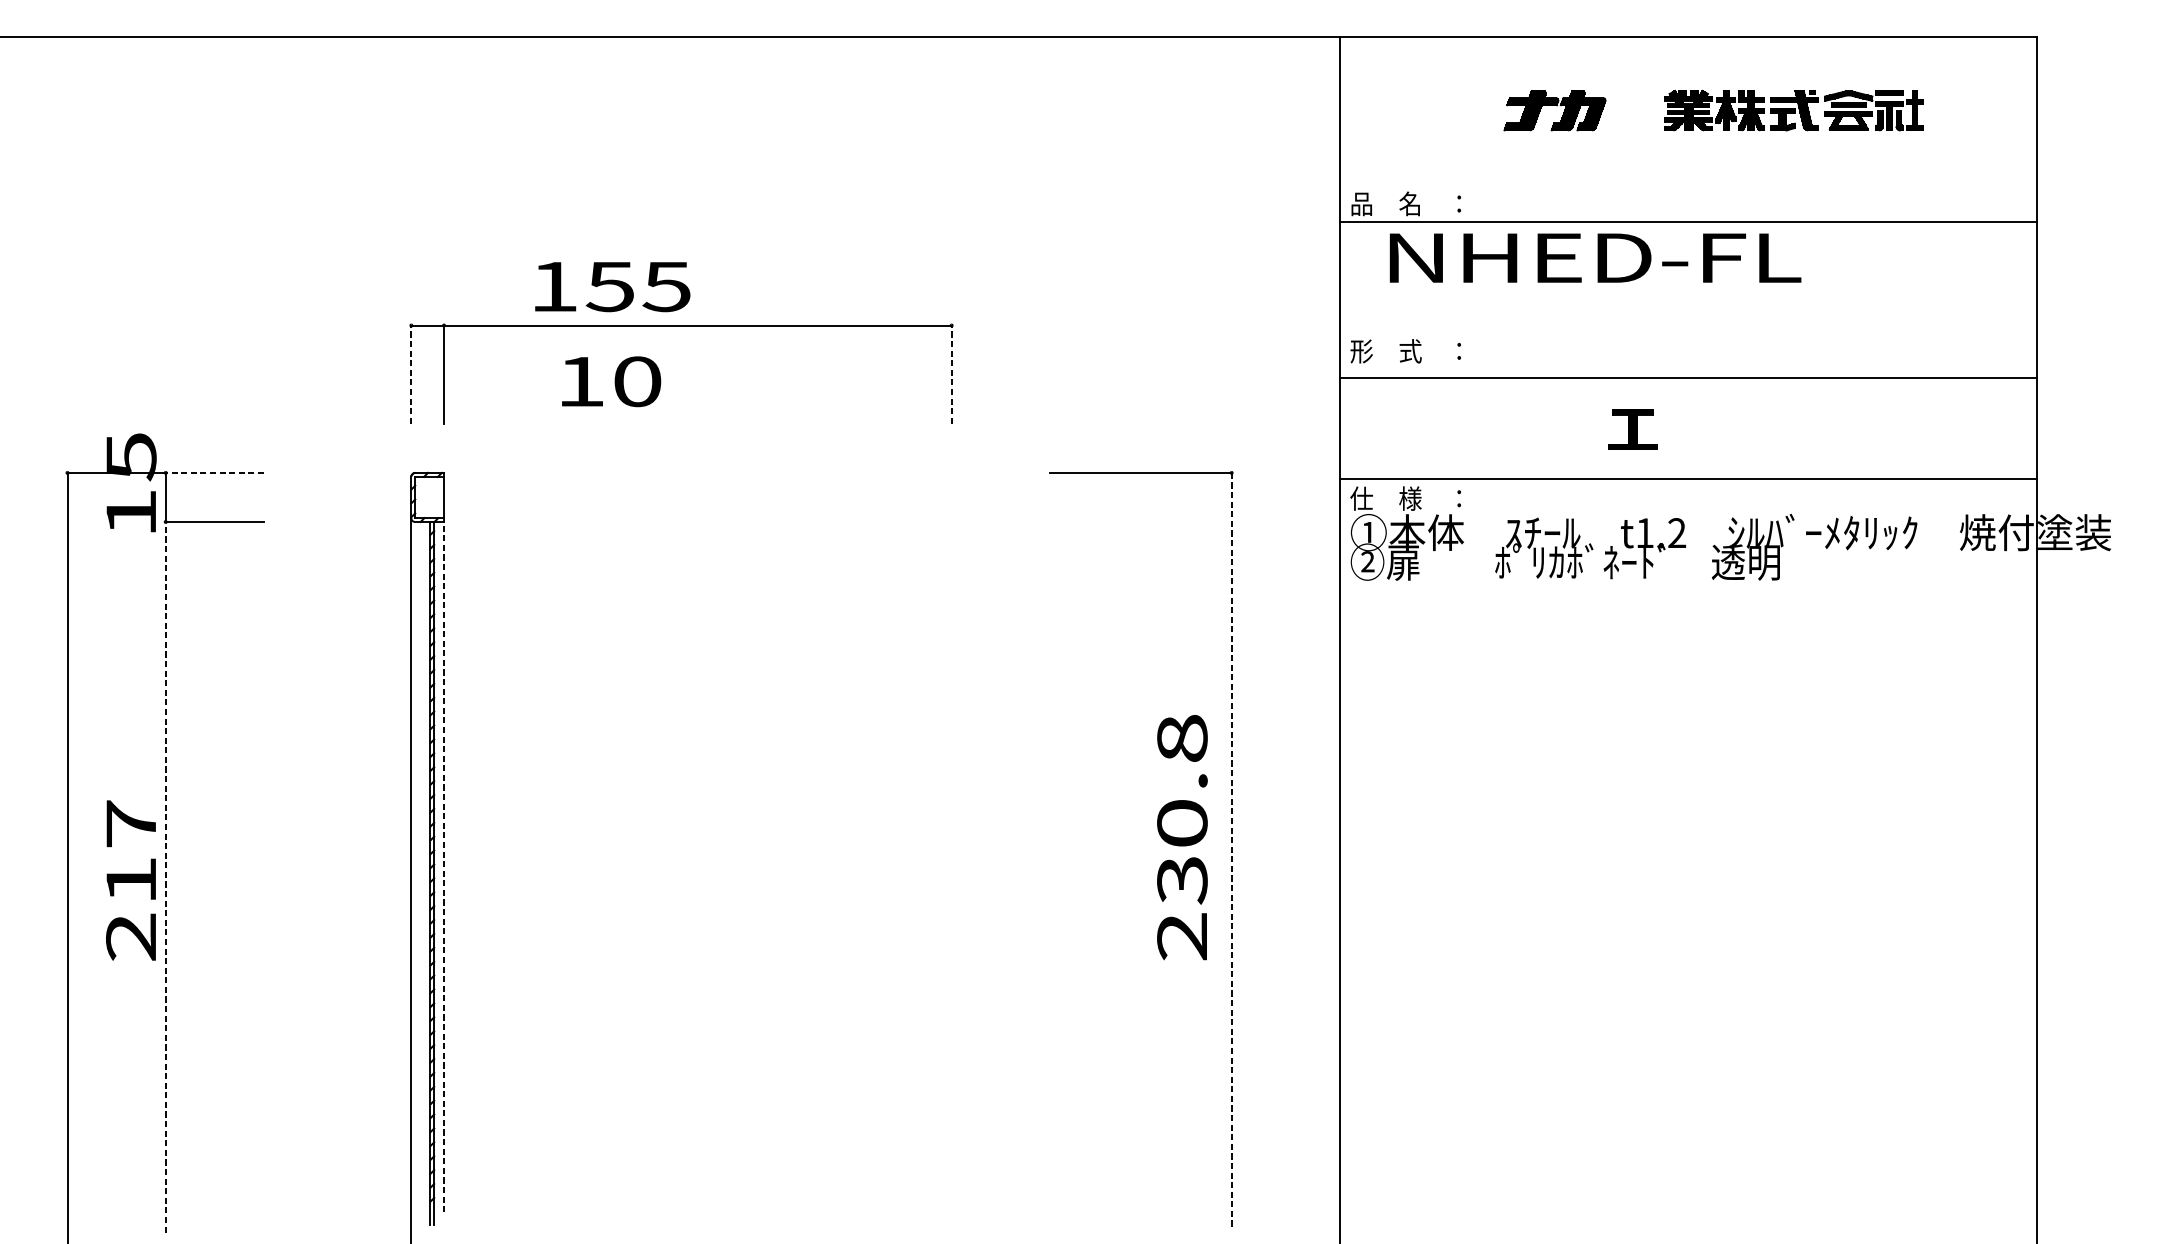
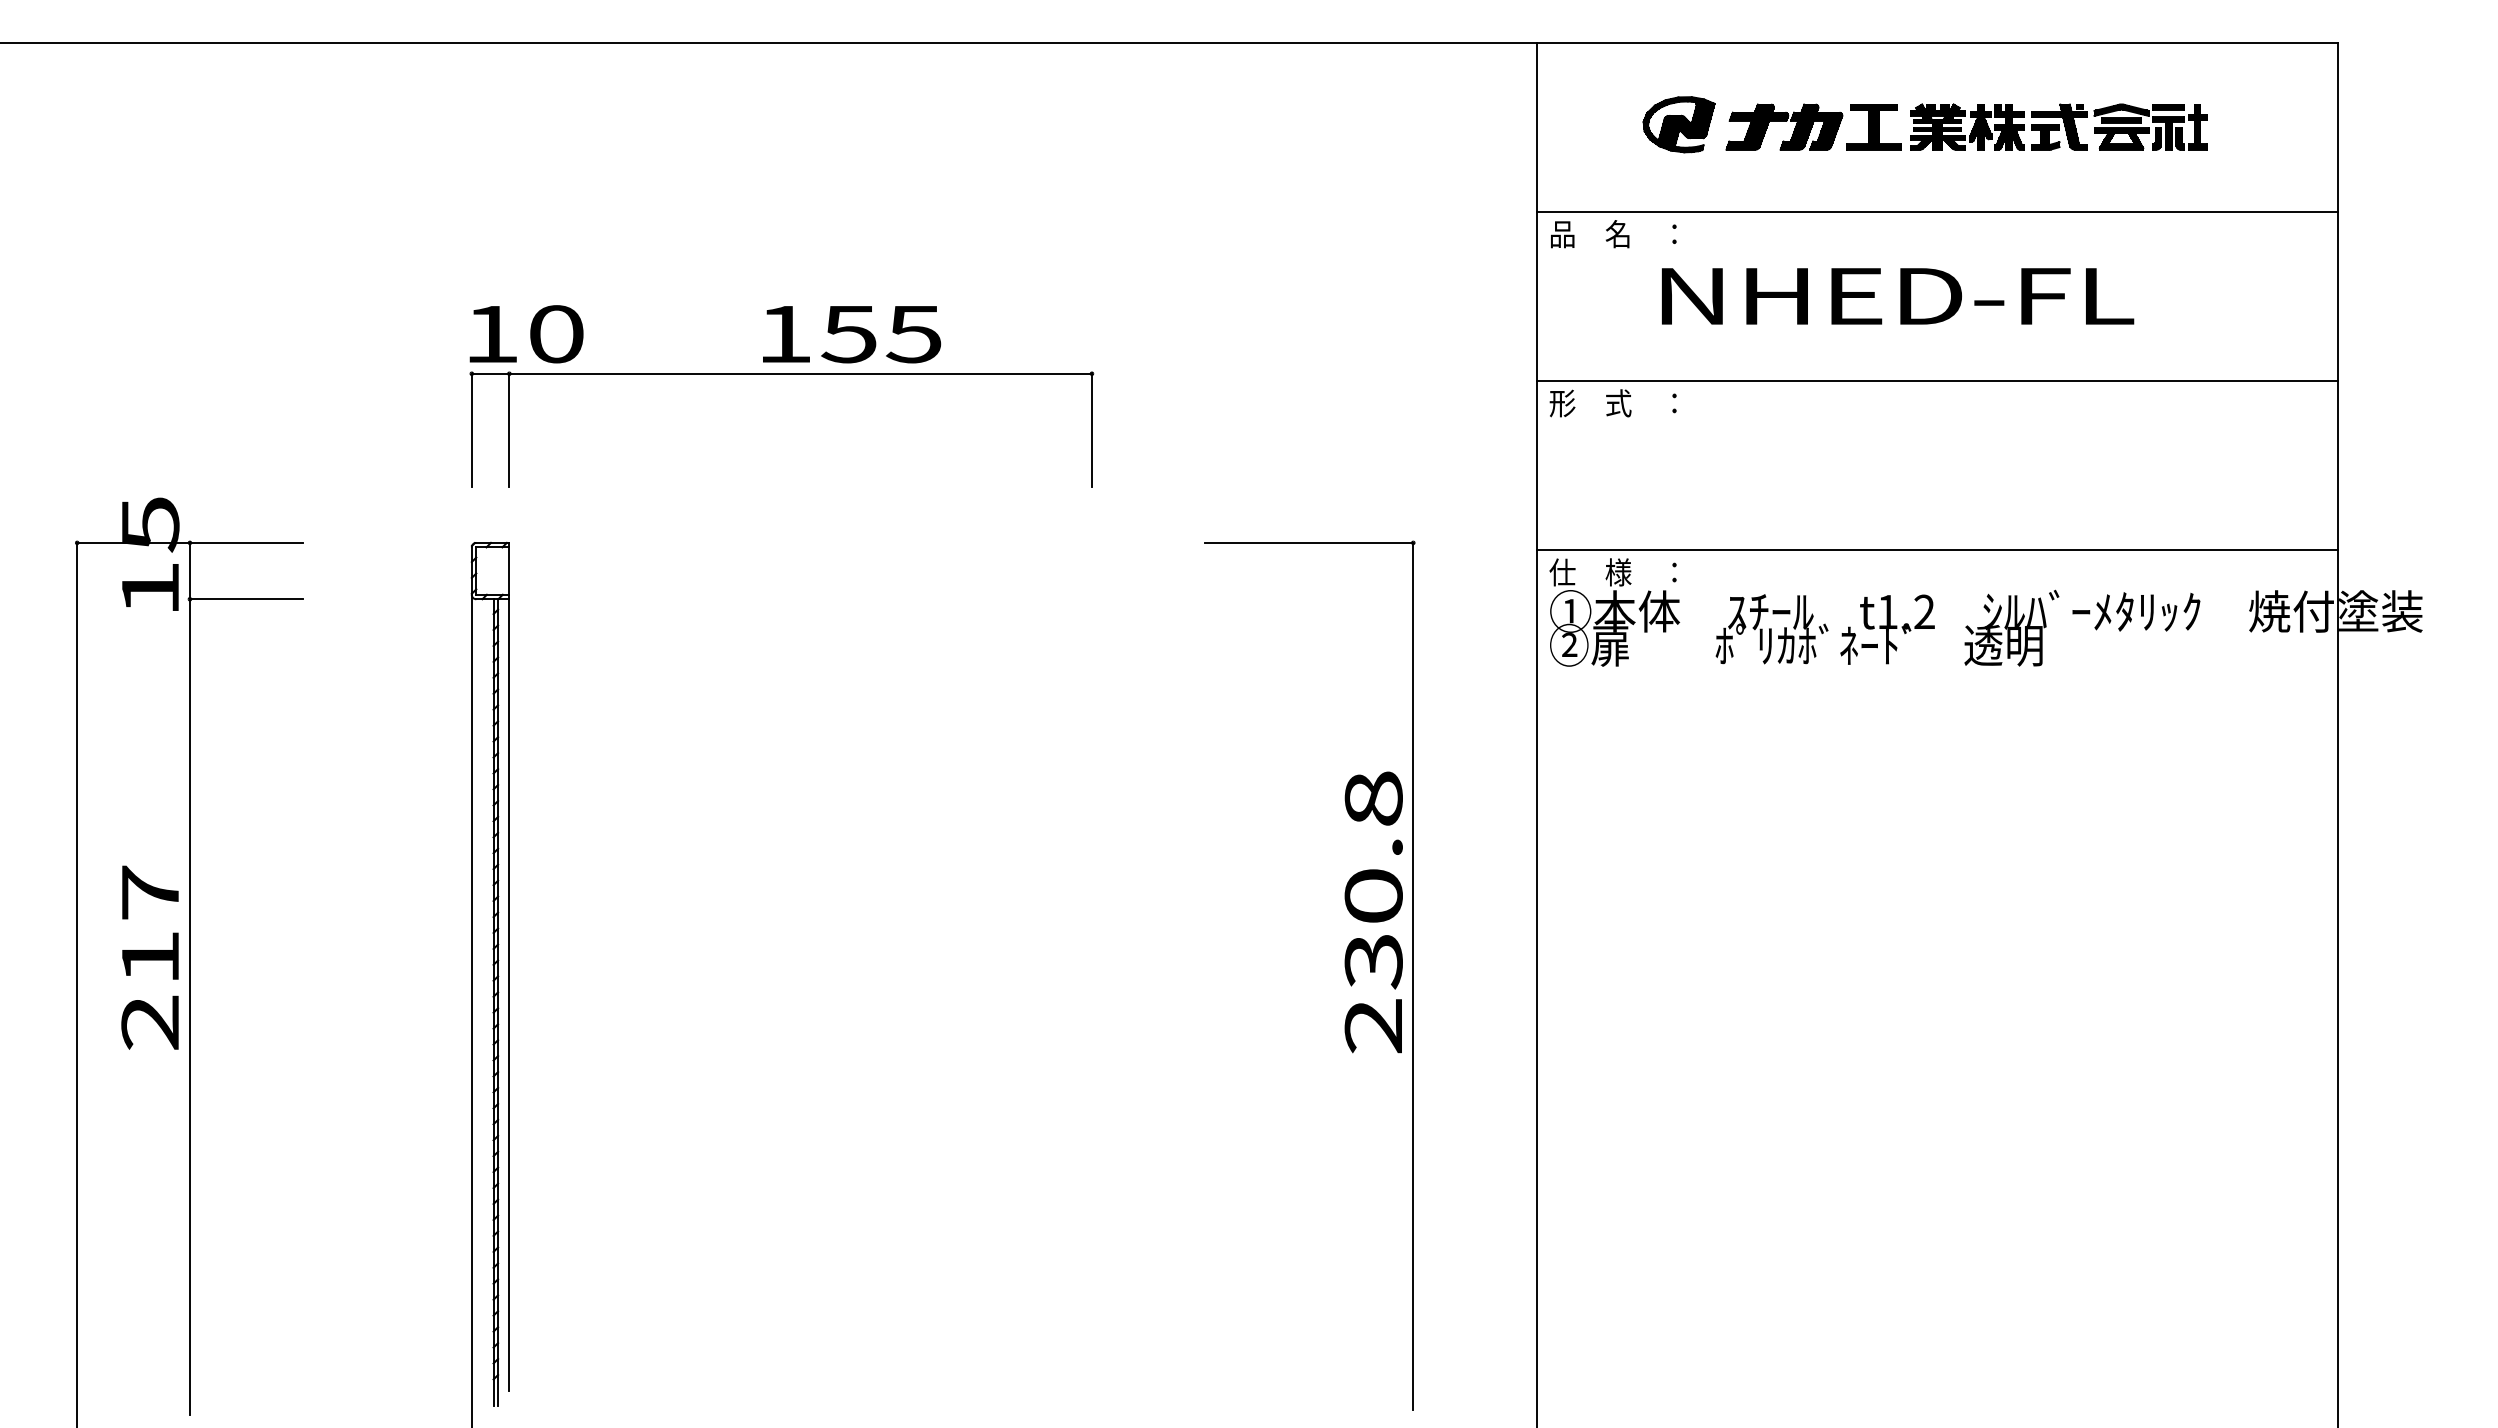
part: (1462, 108) -> (1678, 124), added
line: (1688, 221) -> (1937, 211), moved
text: (1596, 258) -> (1898, 296), moved
text: (613, 286) -> (852, 334), moved
line: (411, 374) -> (471, 429), dashed -> solid
line: (951, 374) -> (1091, 429), dashed -> solid
line: (1688, 377) -> (1937, 380), moved
text: (611, 381) -> (526, 334), moved
part: (1632, 429) -> (1873, 127), moved
line: (214, 472) -> (245, 542), dashed -> solid
text: (1182, 837) -> (1373, 912), moved
line: (1231, 850) -> (1413, 976), dashed -> solid
line: (444, 866) -> (509, 994), dashed -> solid
line: (165, 877) -> (189, 1007), dashed -> solid
text: (130, 880) -> (149, 957), moved

